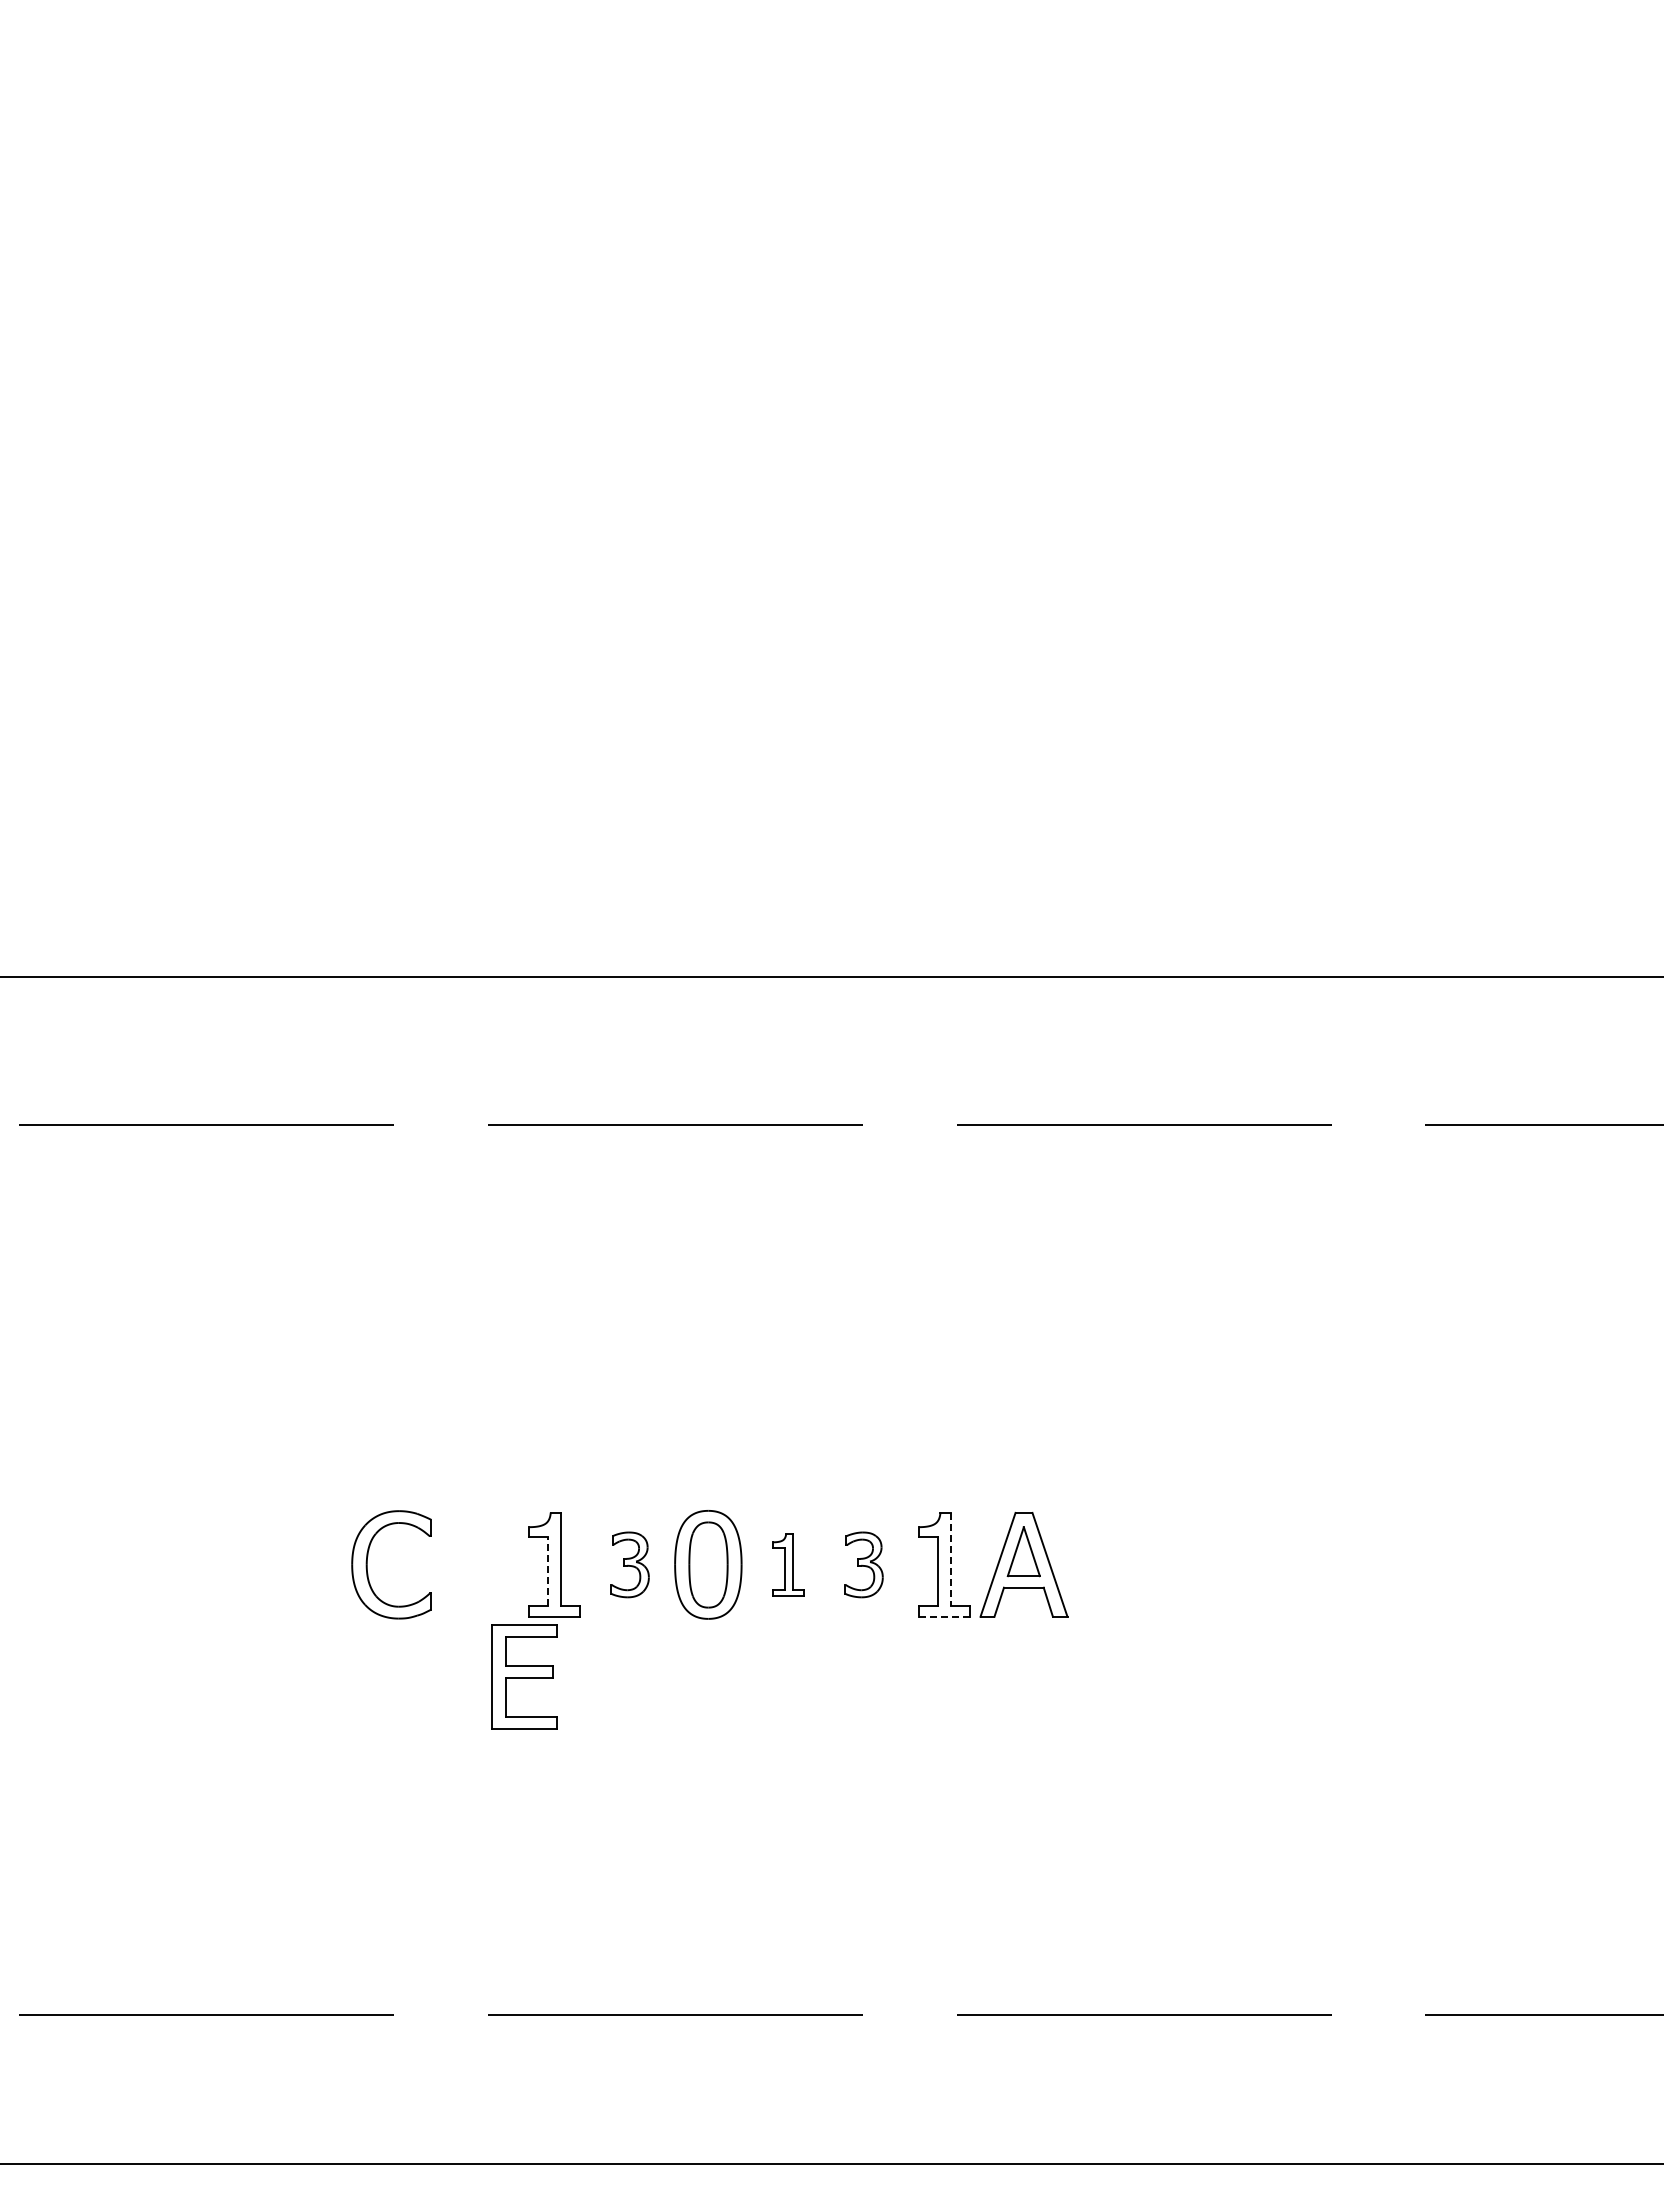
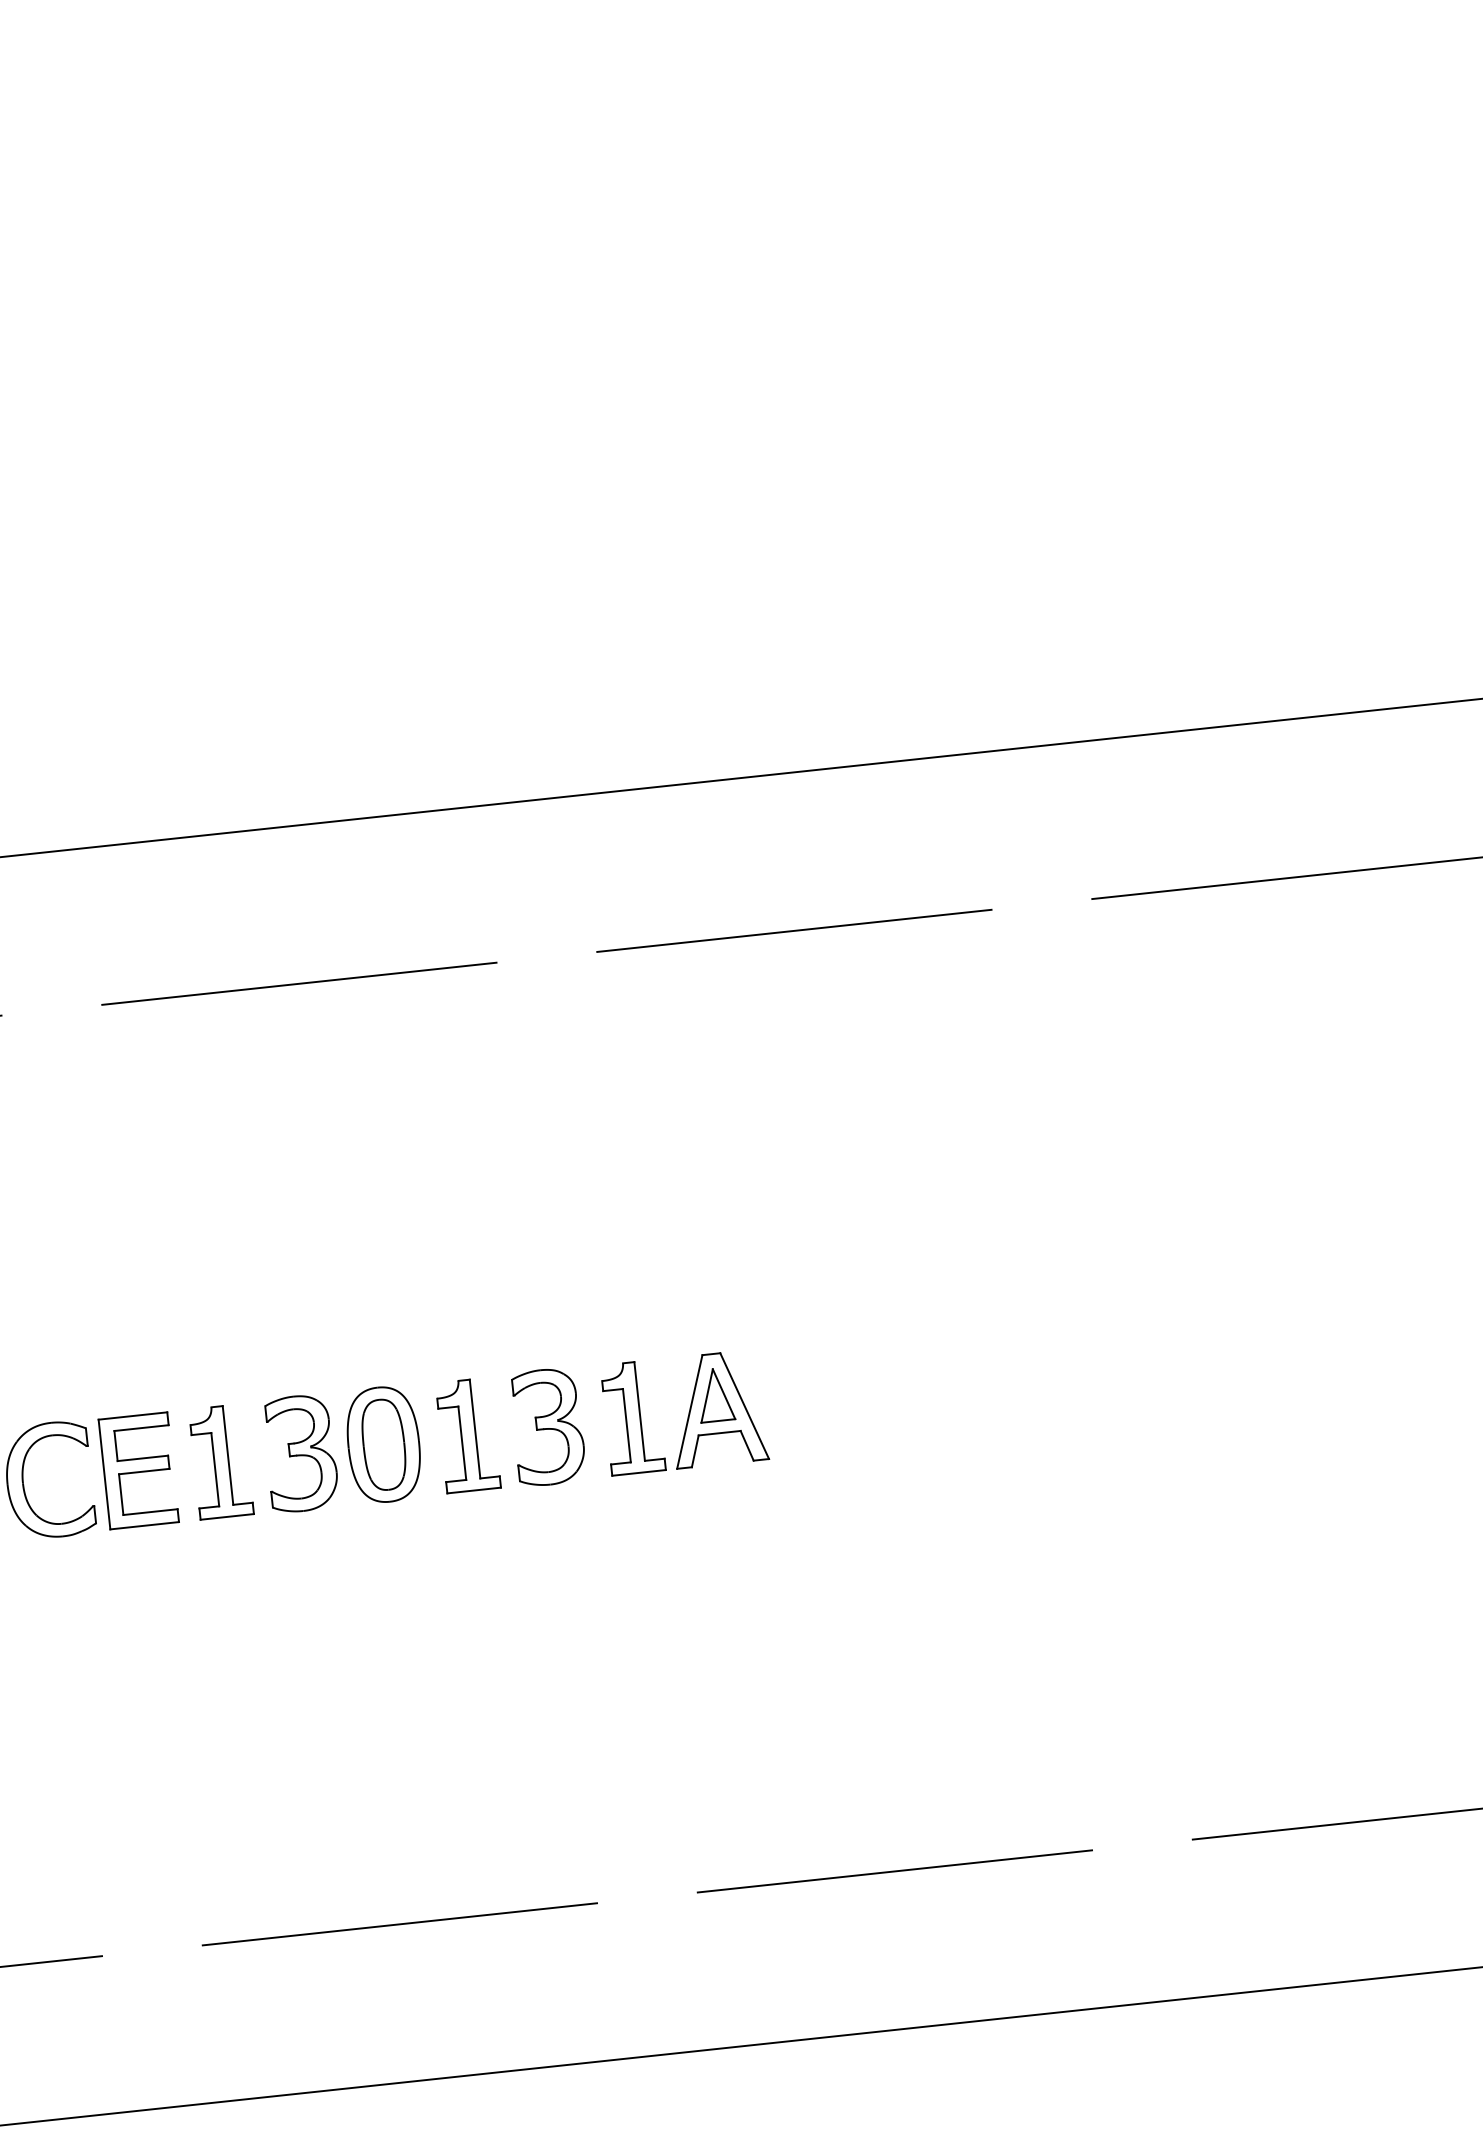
line: (951, 1559) -> (640, 1411), dashed -> solid
part: (629, 1564) -> (300, 1453), size x1.67
part: (788, 1564) -> (468, 1435), size x1.67
part: (863, 1564) -> (547, 1426), size x1.67
line: (548, 1571) -> (215, 1469), dashed -> solid
line: (943, 1616) -> (638, 1472), dashed -> solid
part: (524, 1676) -> (138, 1470), moved

